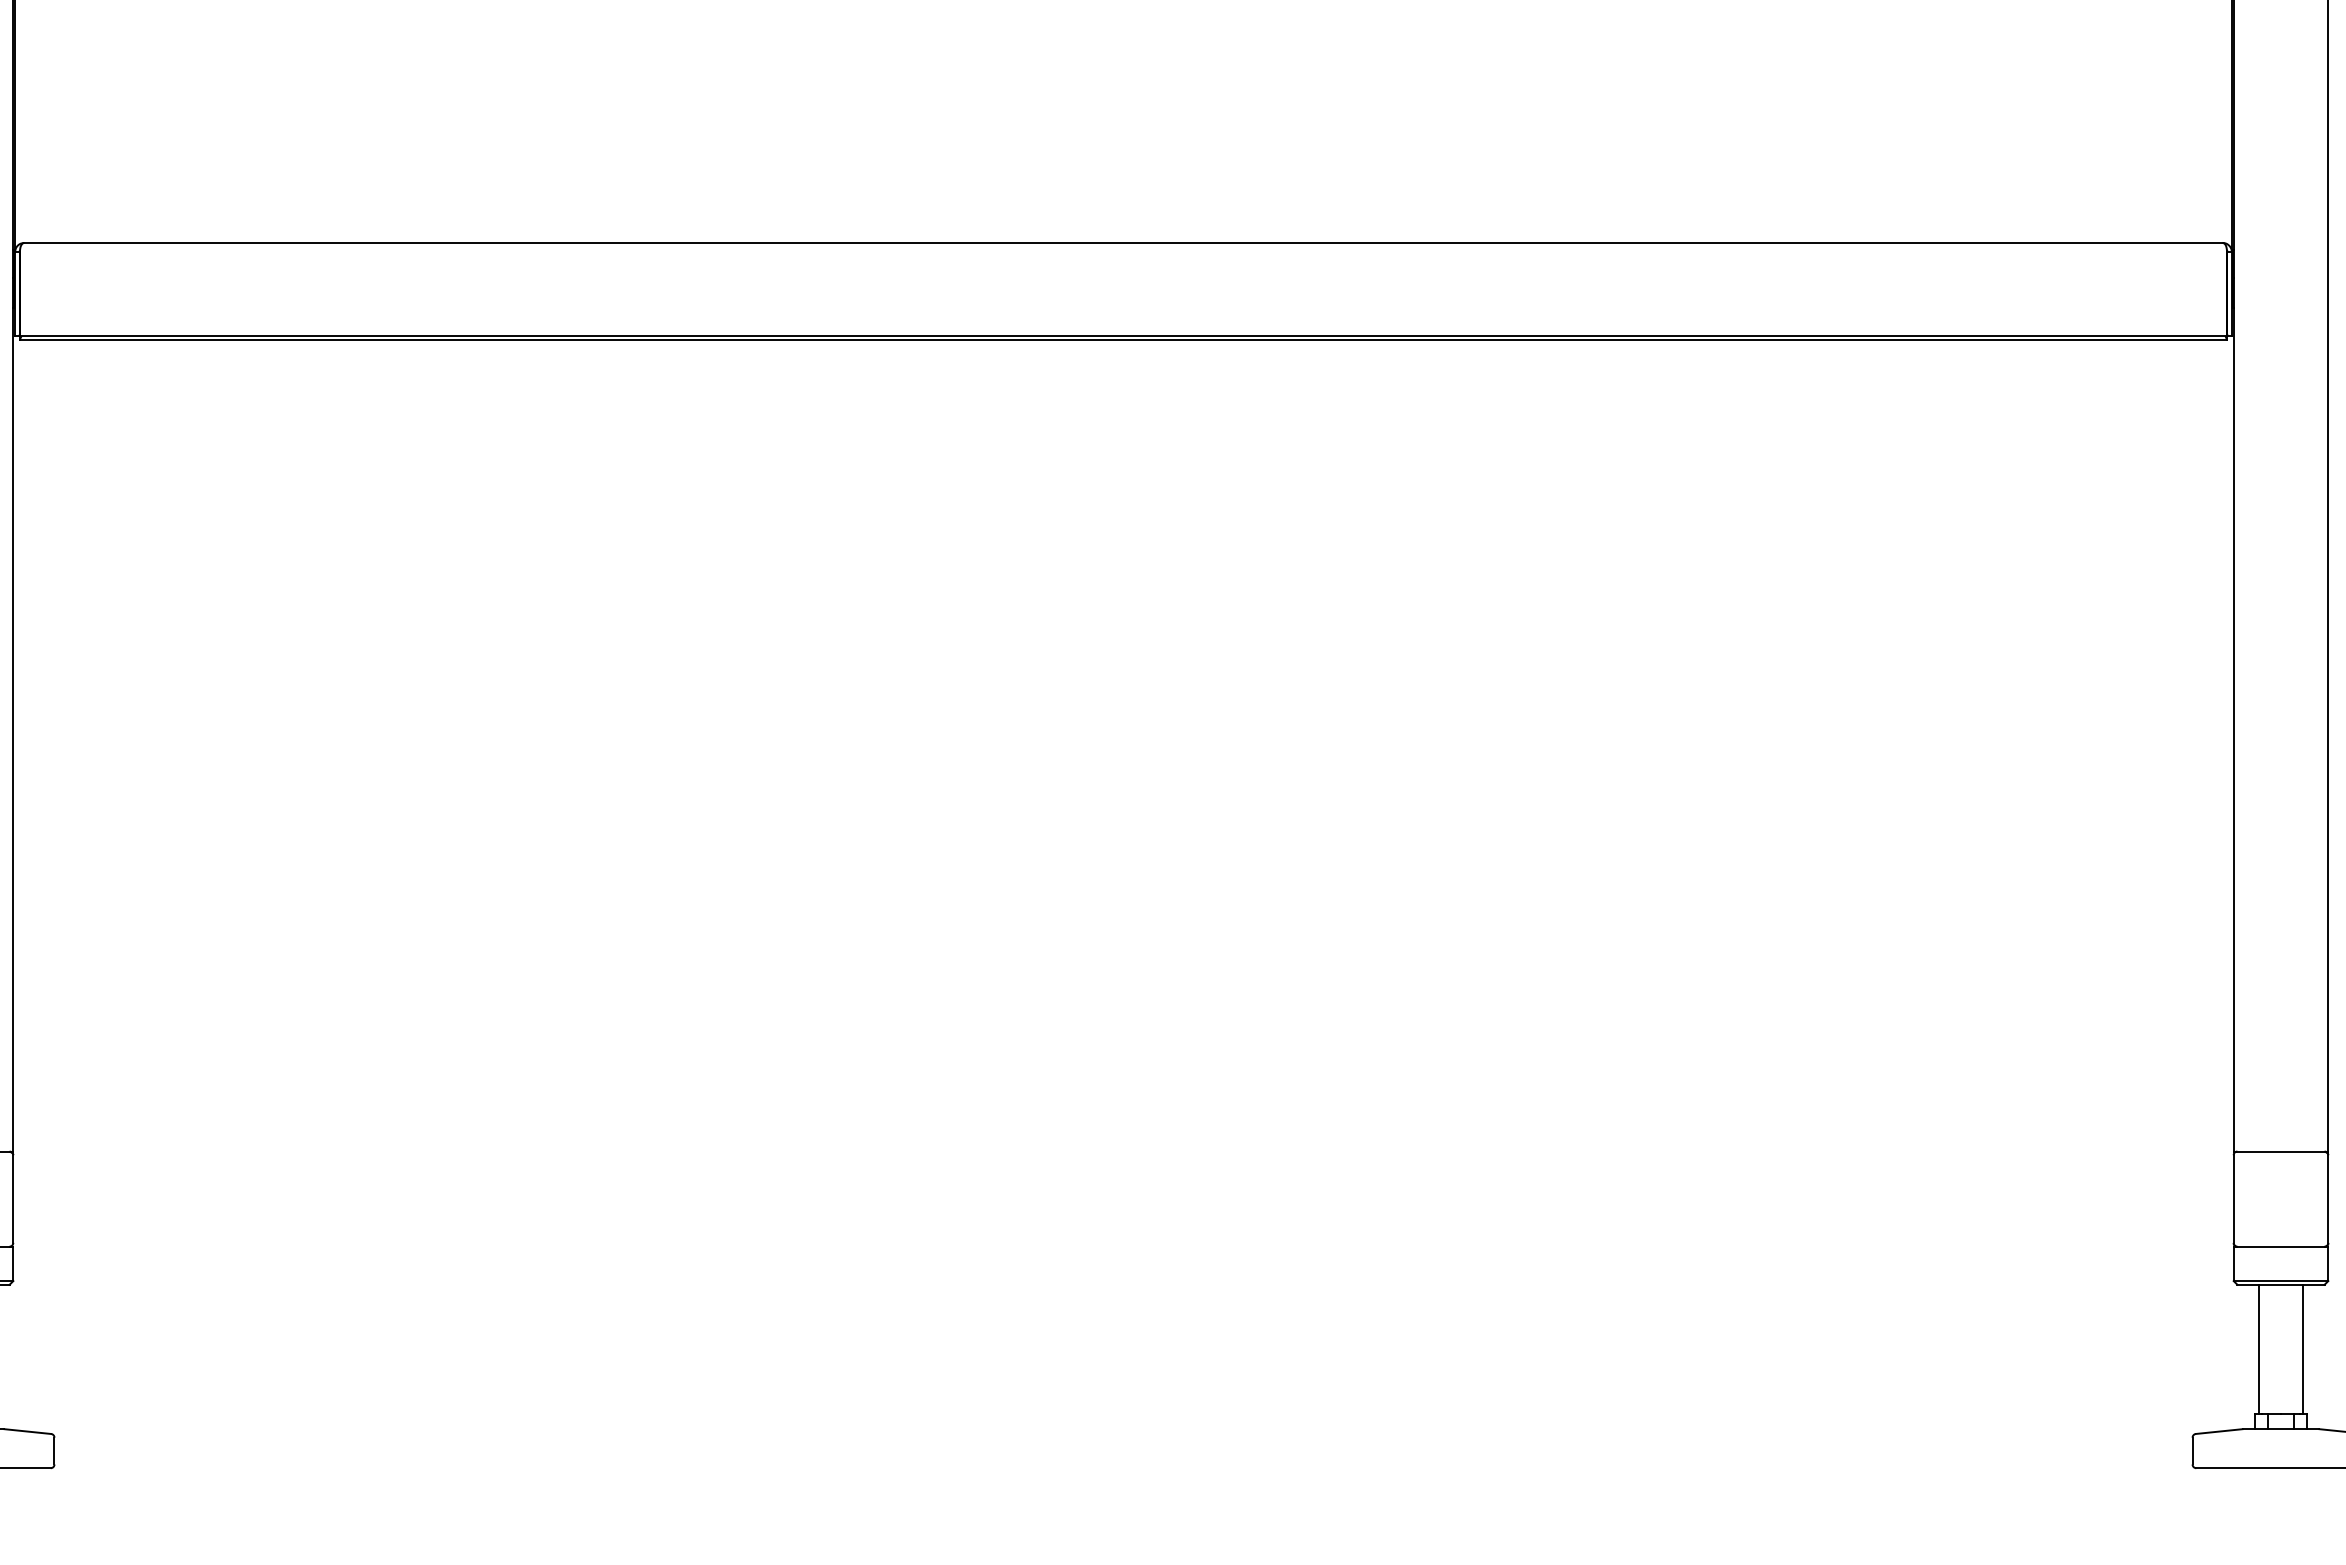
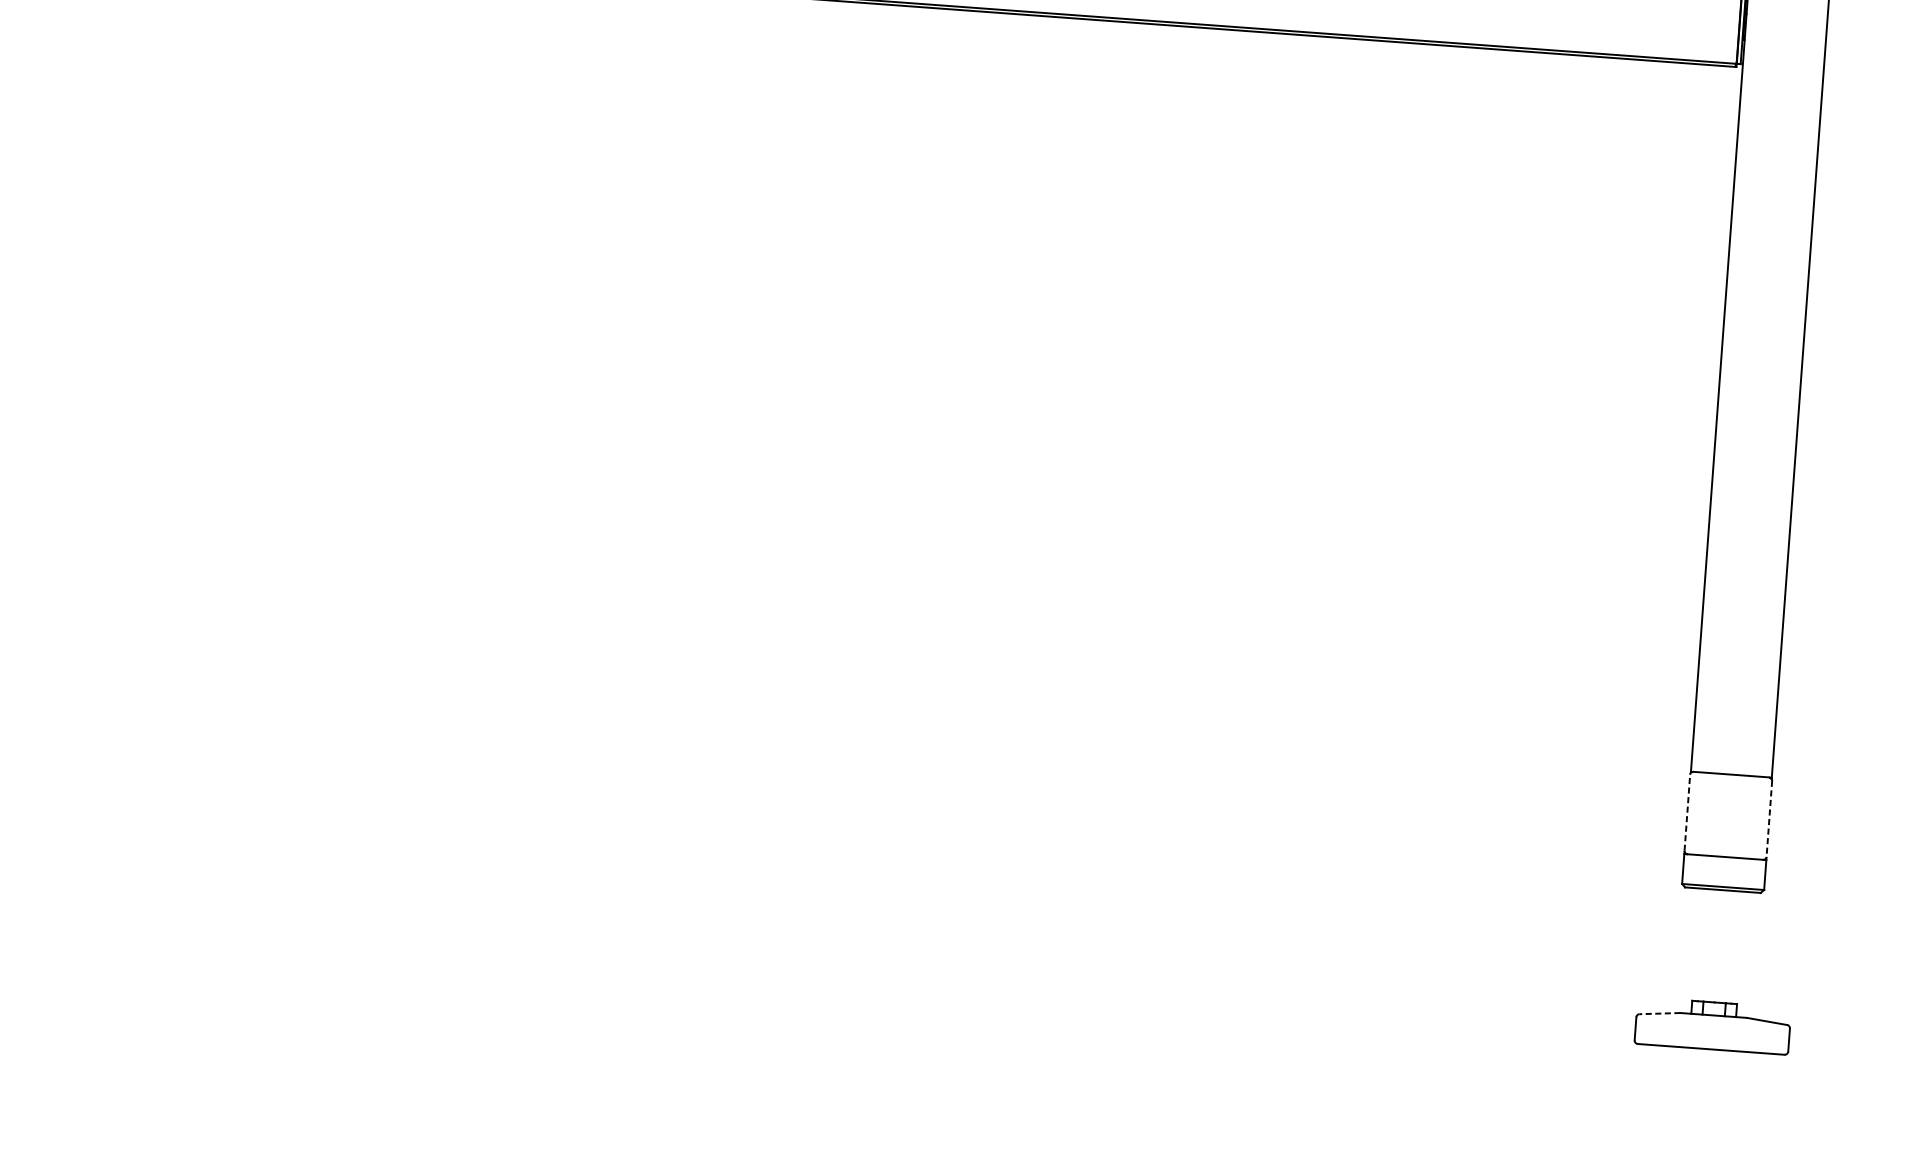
line: (2233, 1199) -> (1687, 813), solid -> dashed
line: (2328, 1199) -> (1769, 819), solid -> dashed
line: (2258, 1349) -> (1699, 944), removed
line: (2303, 1349) -> (1738, 947), removed
line: (2219, 1431) -> (1660, 1013), solid -> dashed

